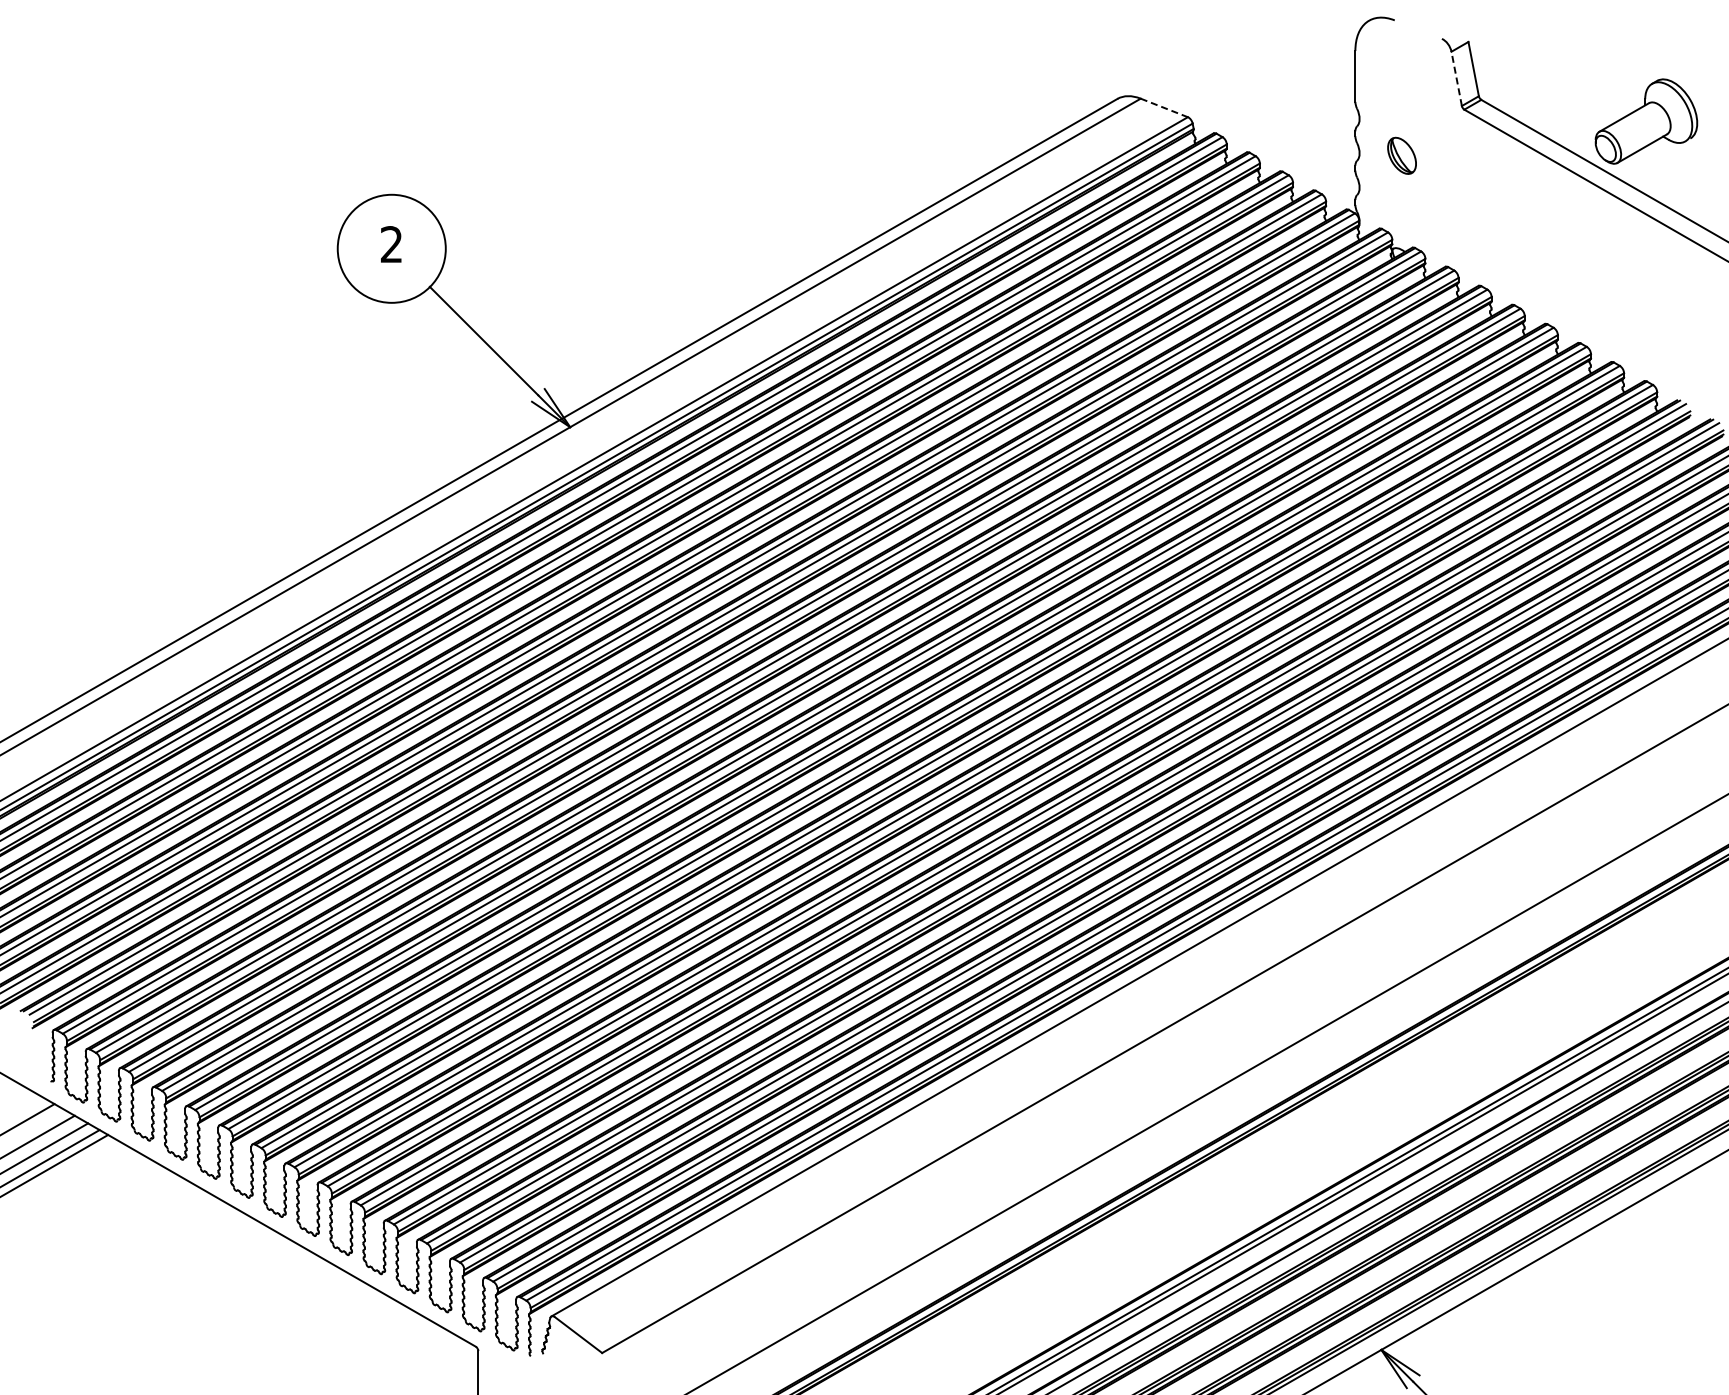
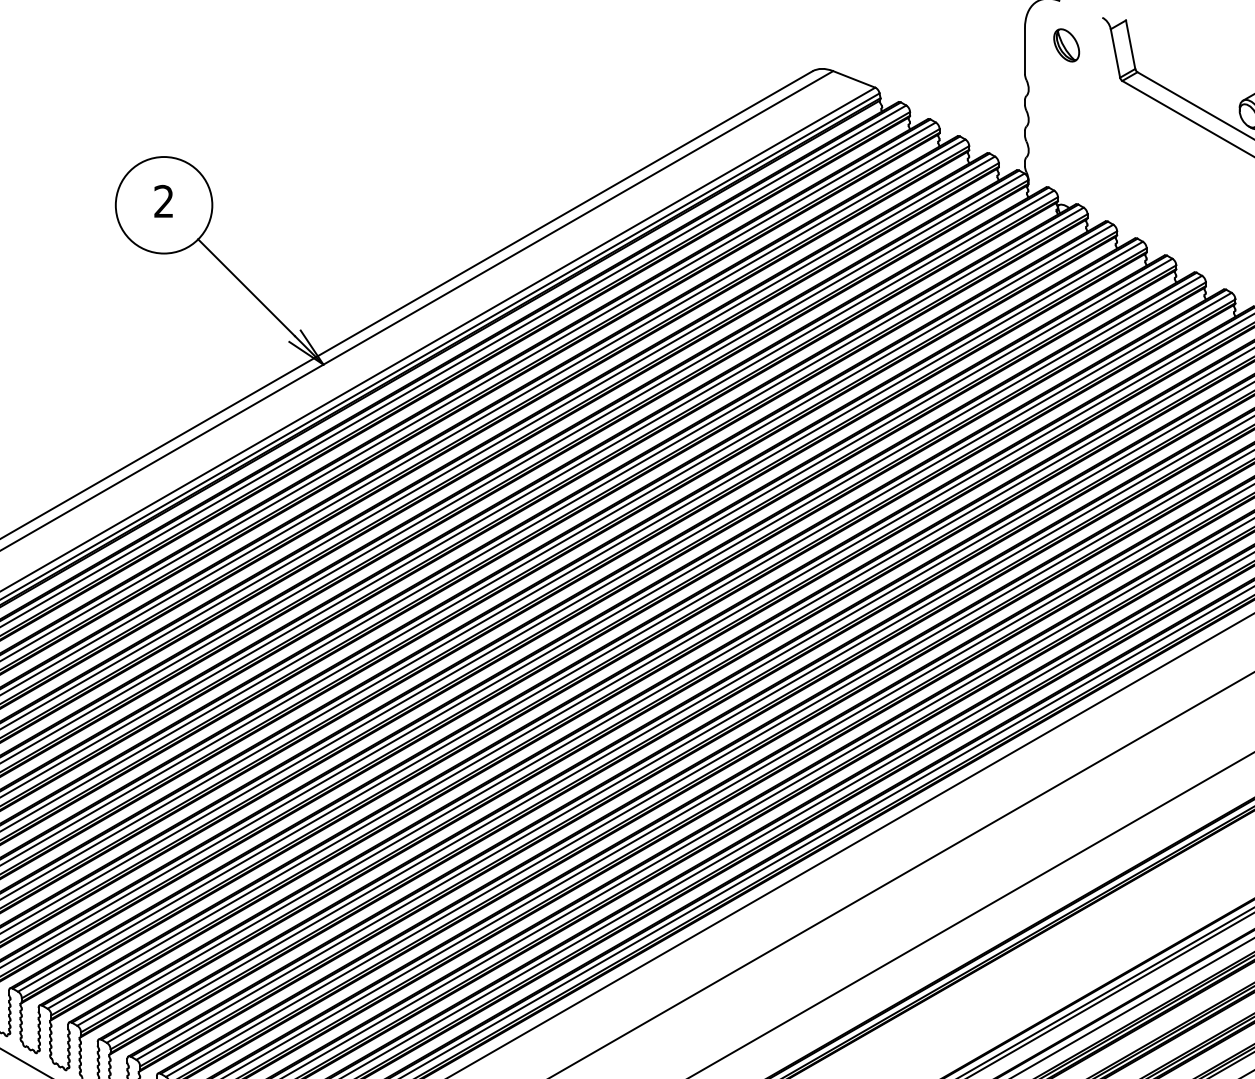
line: (1456, 78) -> (1115, 53), dashed -> solid
line: (1164, 108) -> (854, 79), dashed -> solid
part: (1401, 155) -> (1066, 45), moved

